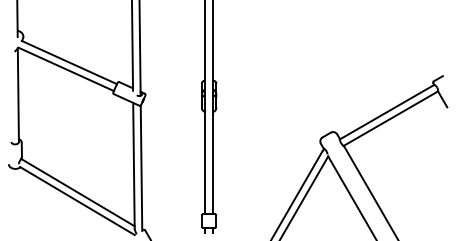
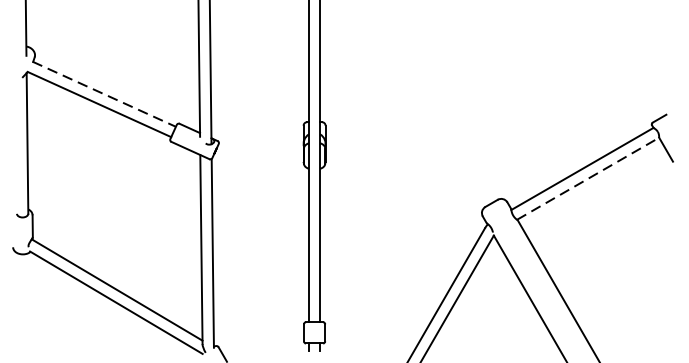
line: (69, 62) -> (104, 94), solid -> dashed
line: (390, 118) -> (587, 178), solid -> dashed

